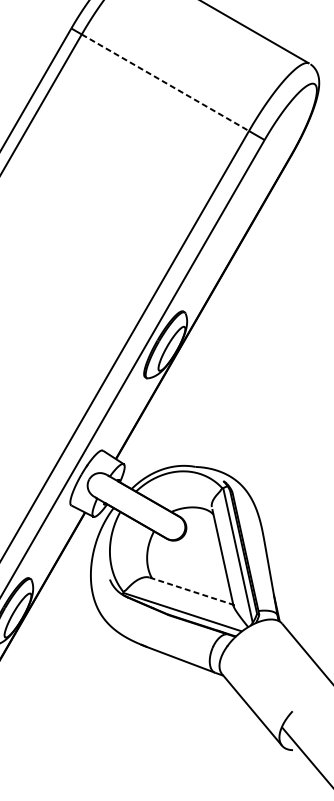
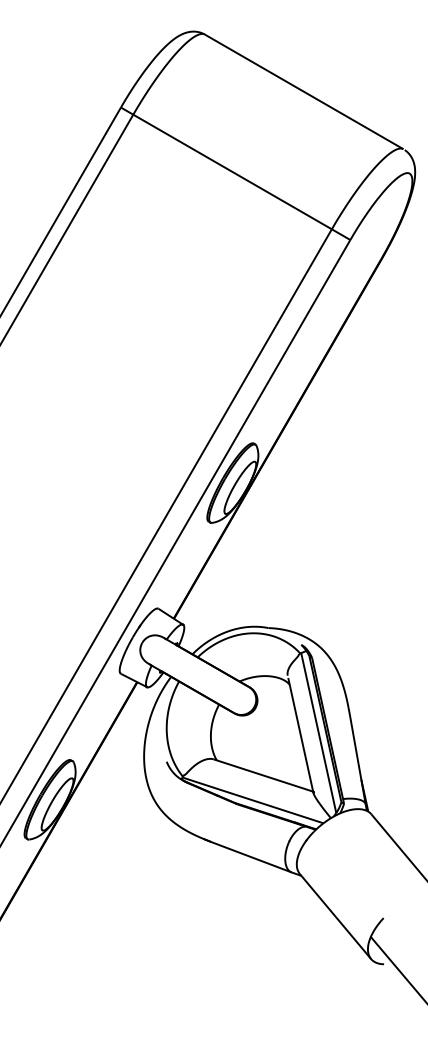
line: (165, 83) -> (232, 172), dashed -> solid
line: (191, 591) -> (263, 775), dashed -> solid

